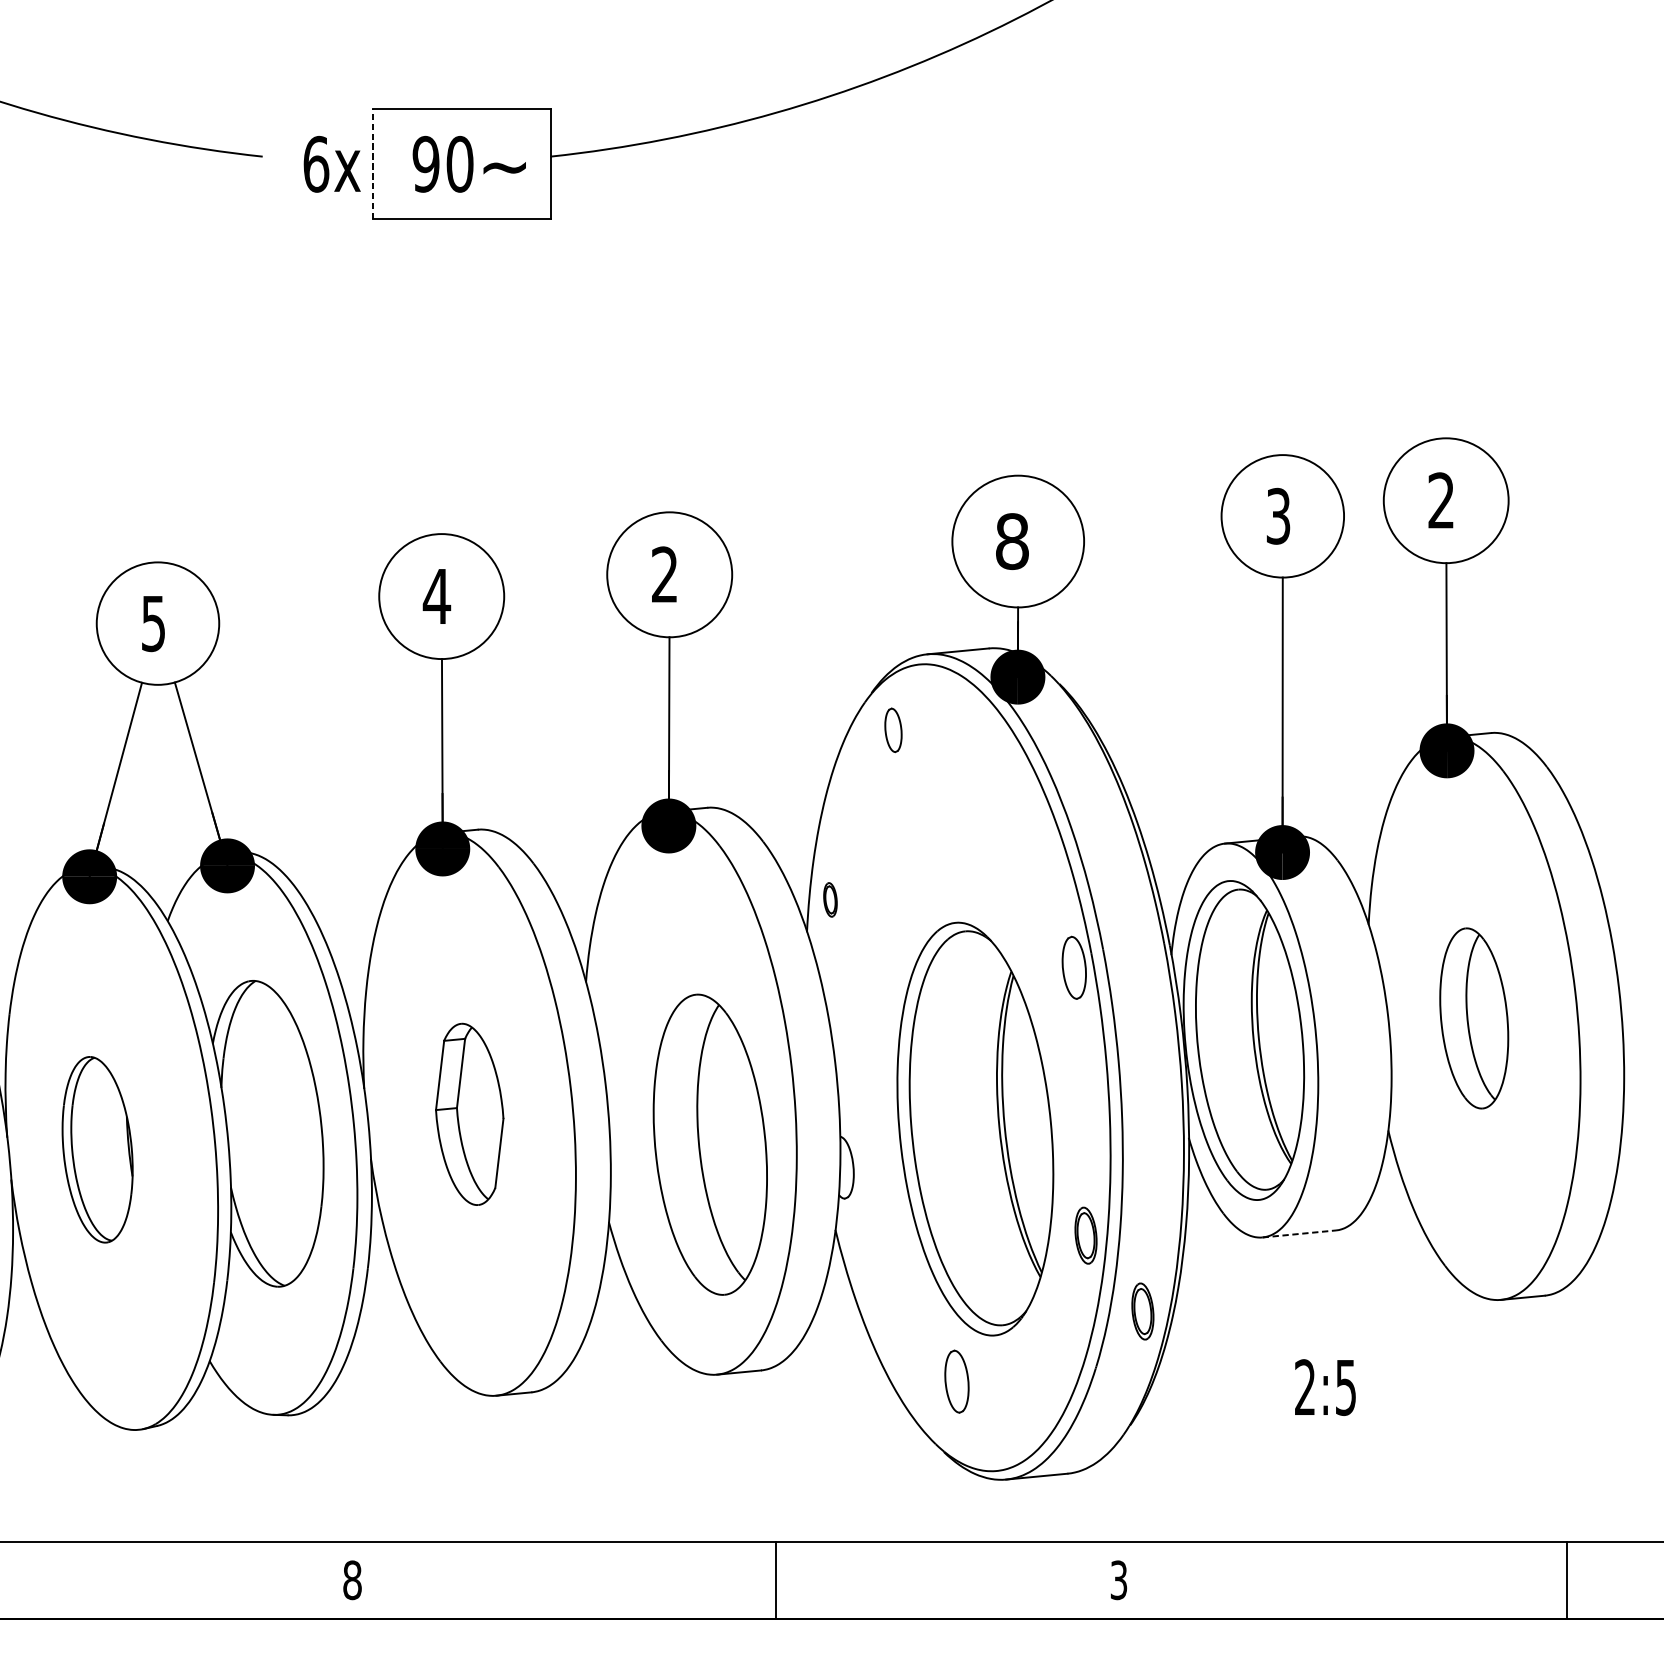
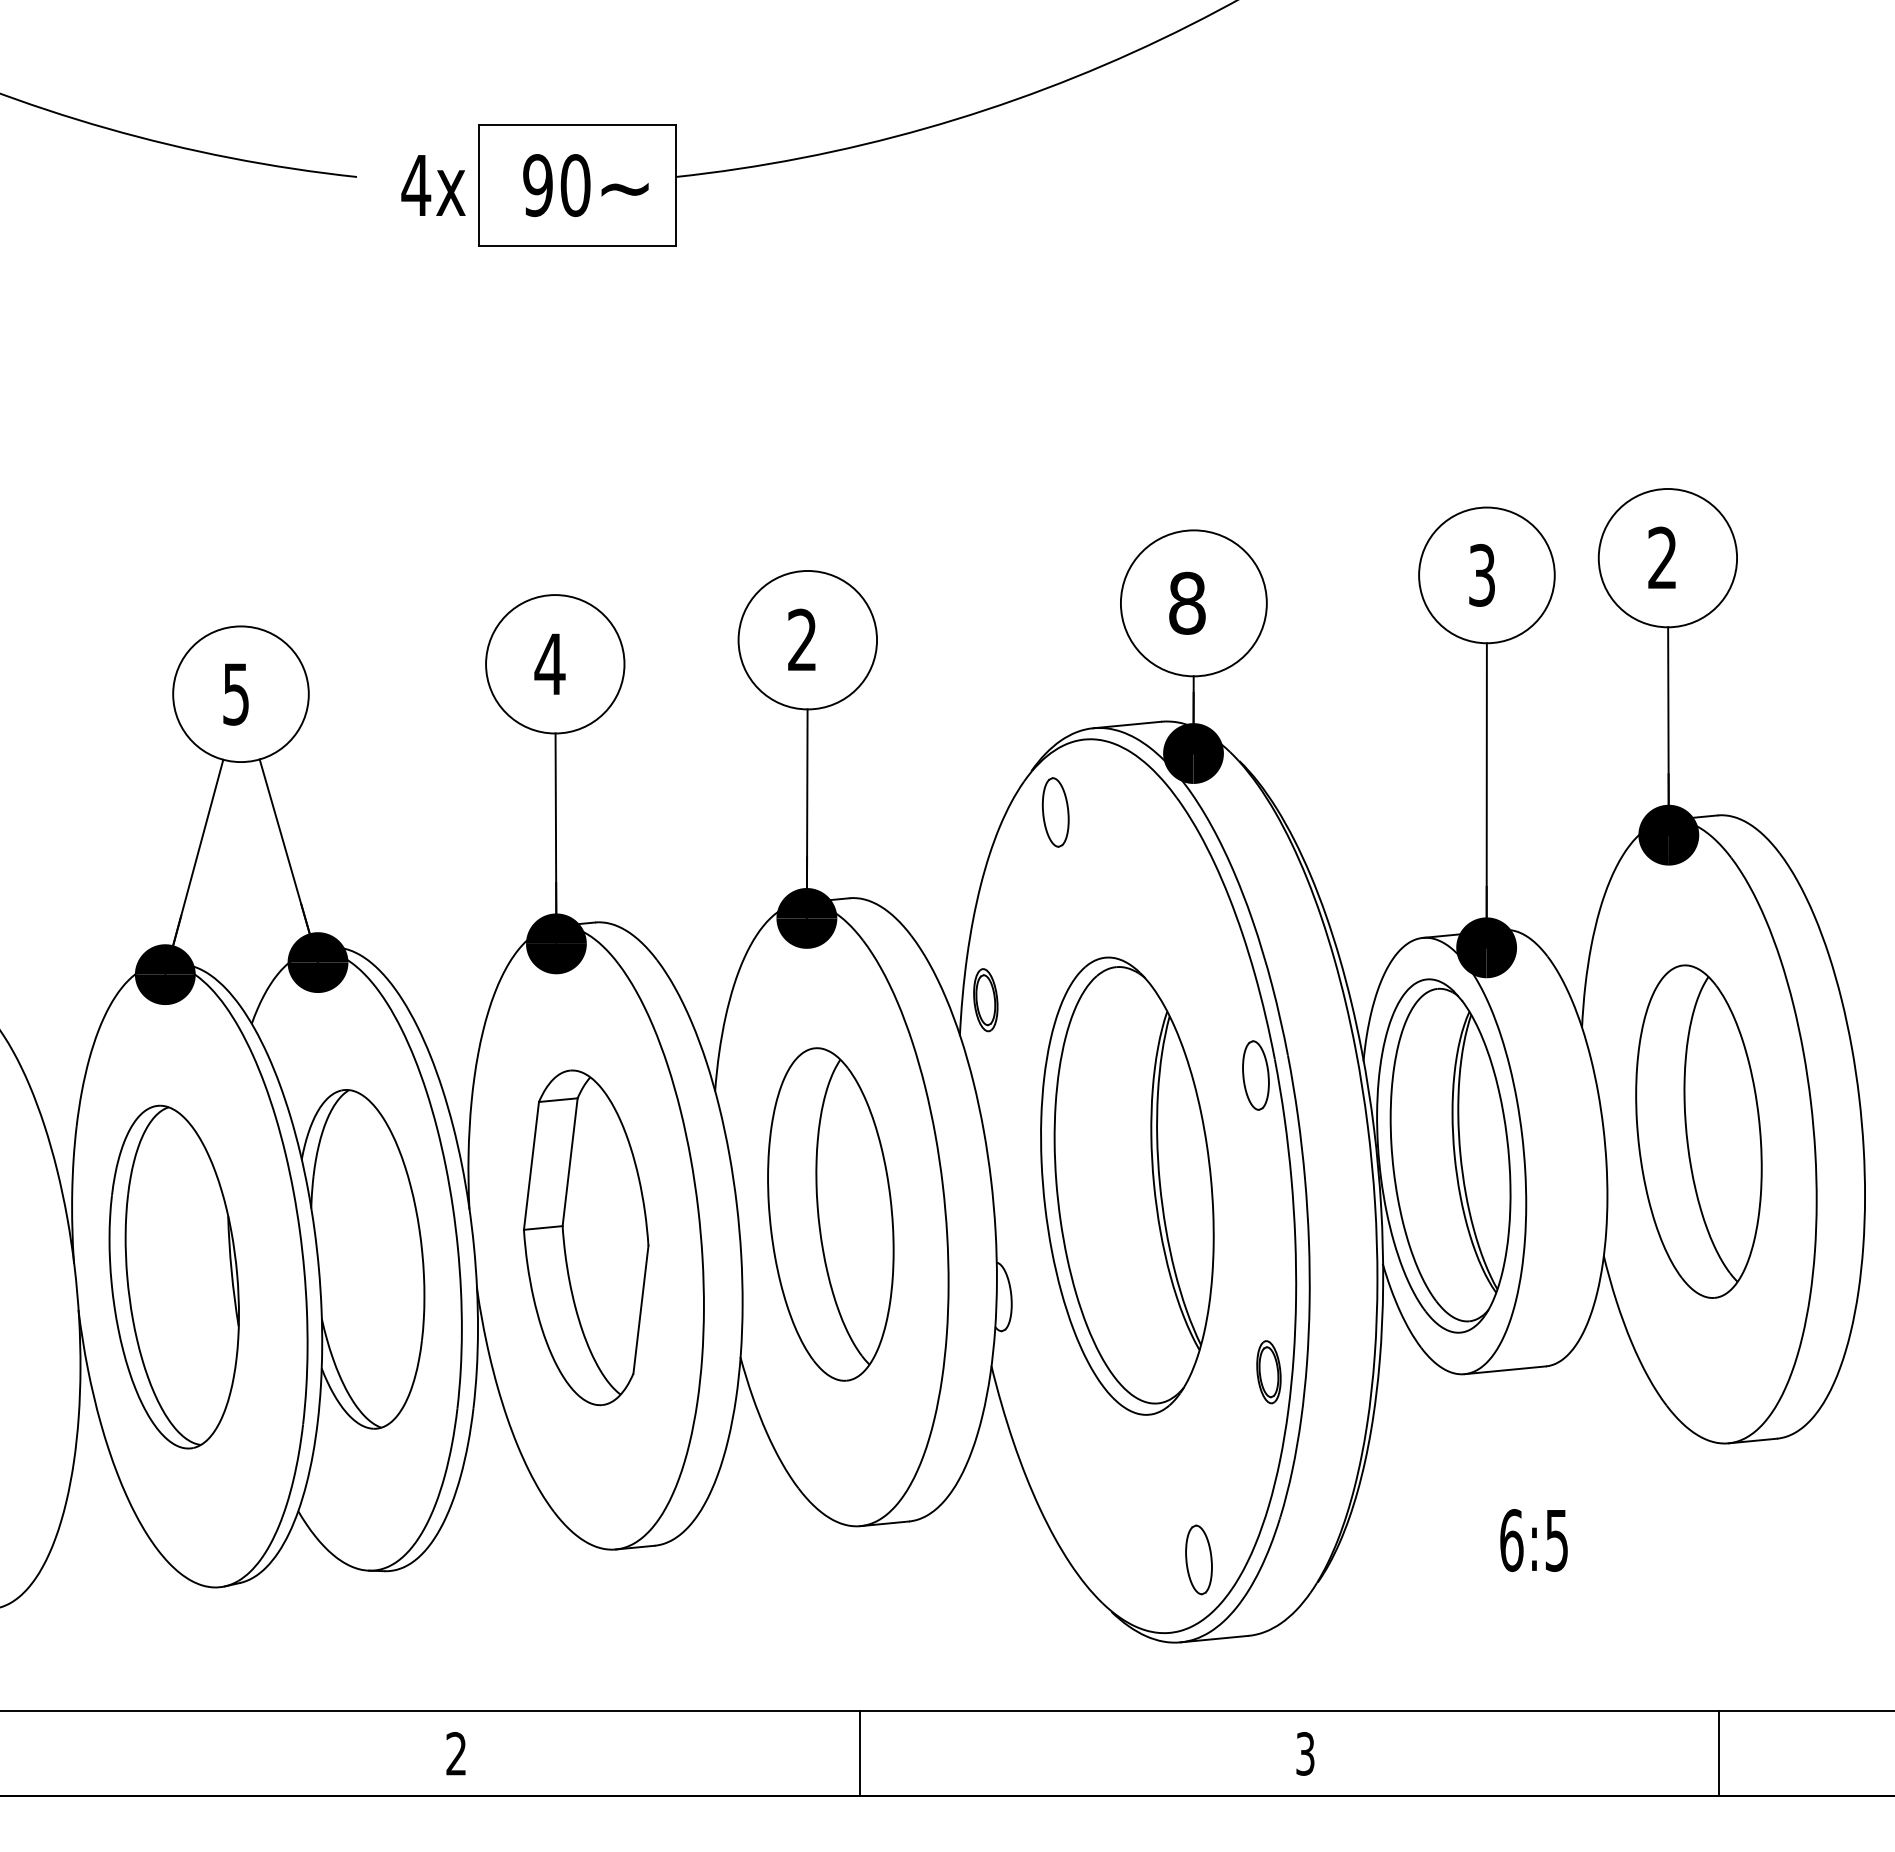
text: (316, 164) -> (416, 185), 6x -> 4x
line: (372, 164) -> (478, 185), dashed -> solid
part: (893, 730) -> (1055, 812), size x1.43
part: (830, 900) -> (985, 1000), size x1.67
part: (1473, 1018) -> (1698, 1131), size x1.67
part: (469, 1114) -> (586, 1237), size x1.67
part: (975, 1128) -> (1127, 1185), moved
part: (710, 1144) -> (830, 1214), moved
part: (97, 1149) -> (173, 1276), size x1.67
line: (1299, 1234) -> (1505, 1370), dashed -> solid
part: (1142, 1311) -> (1331, 1456), removed
part: (956, 1381) -> (1198, 1559), moved
text: (1305, 1387) -> (1511, 1540), 2:5 -> 6:5
text: (352, 1579) -> (456, 1753), 8 -> 2
line: (775, 1579) -> (860, 1753), moved
line: (1566, 1579) -> (1718, 1753), moved

